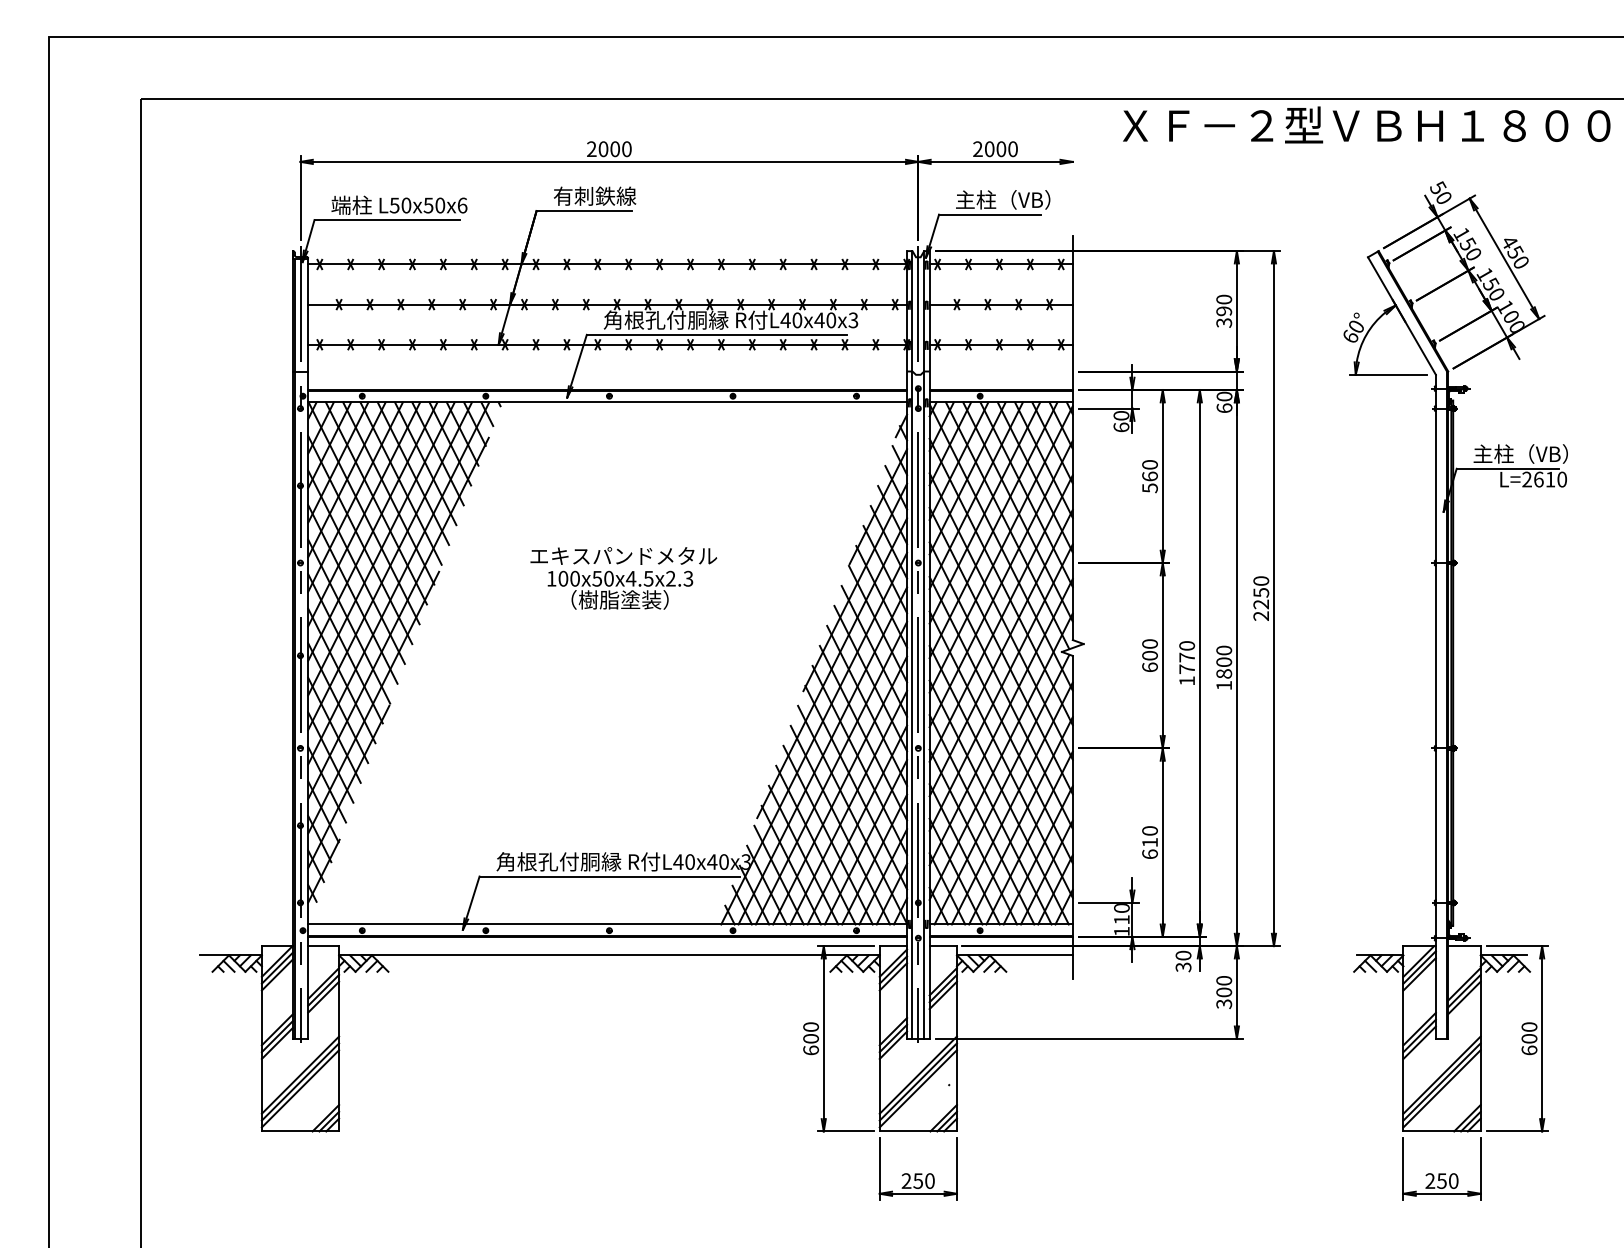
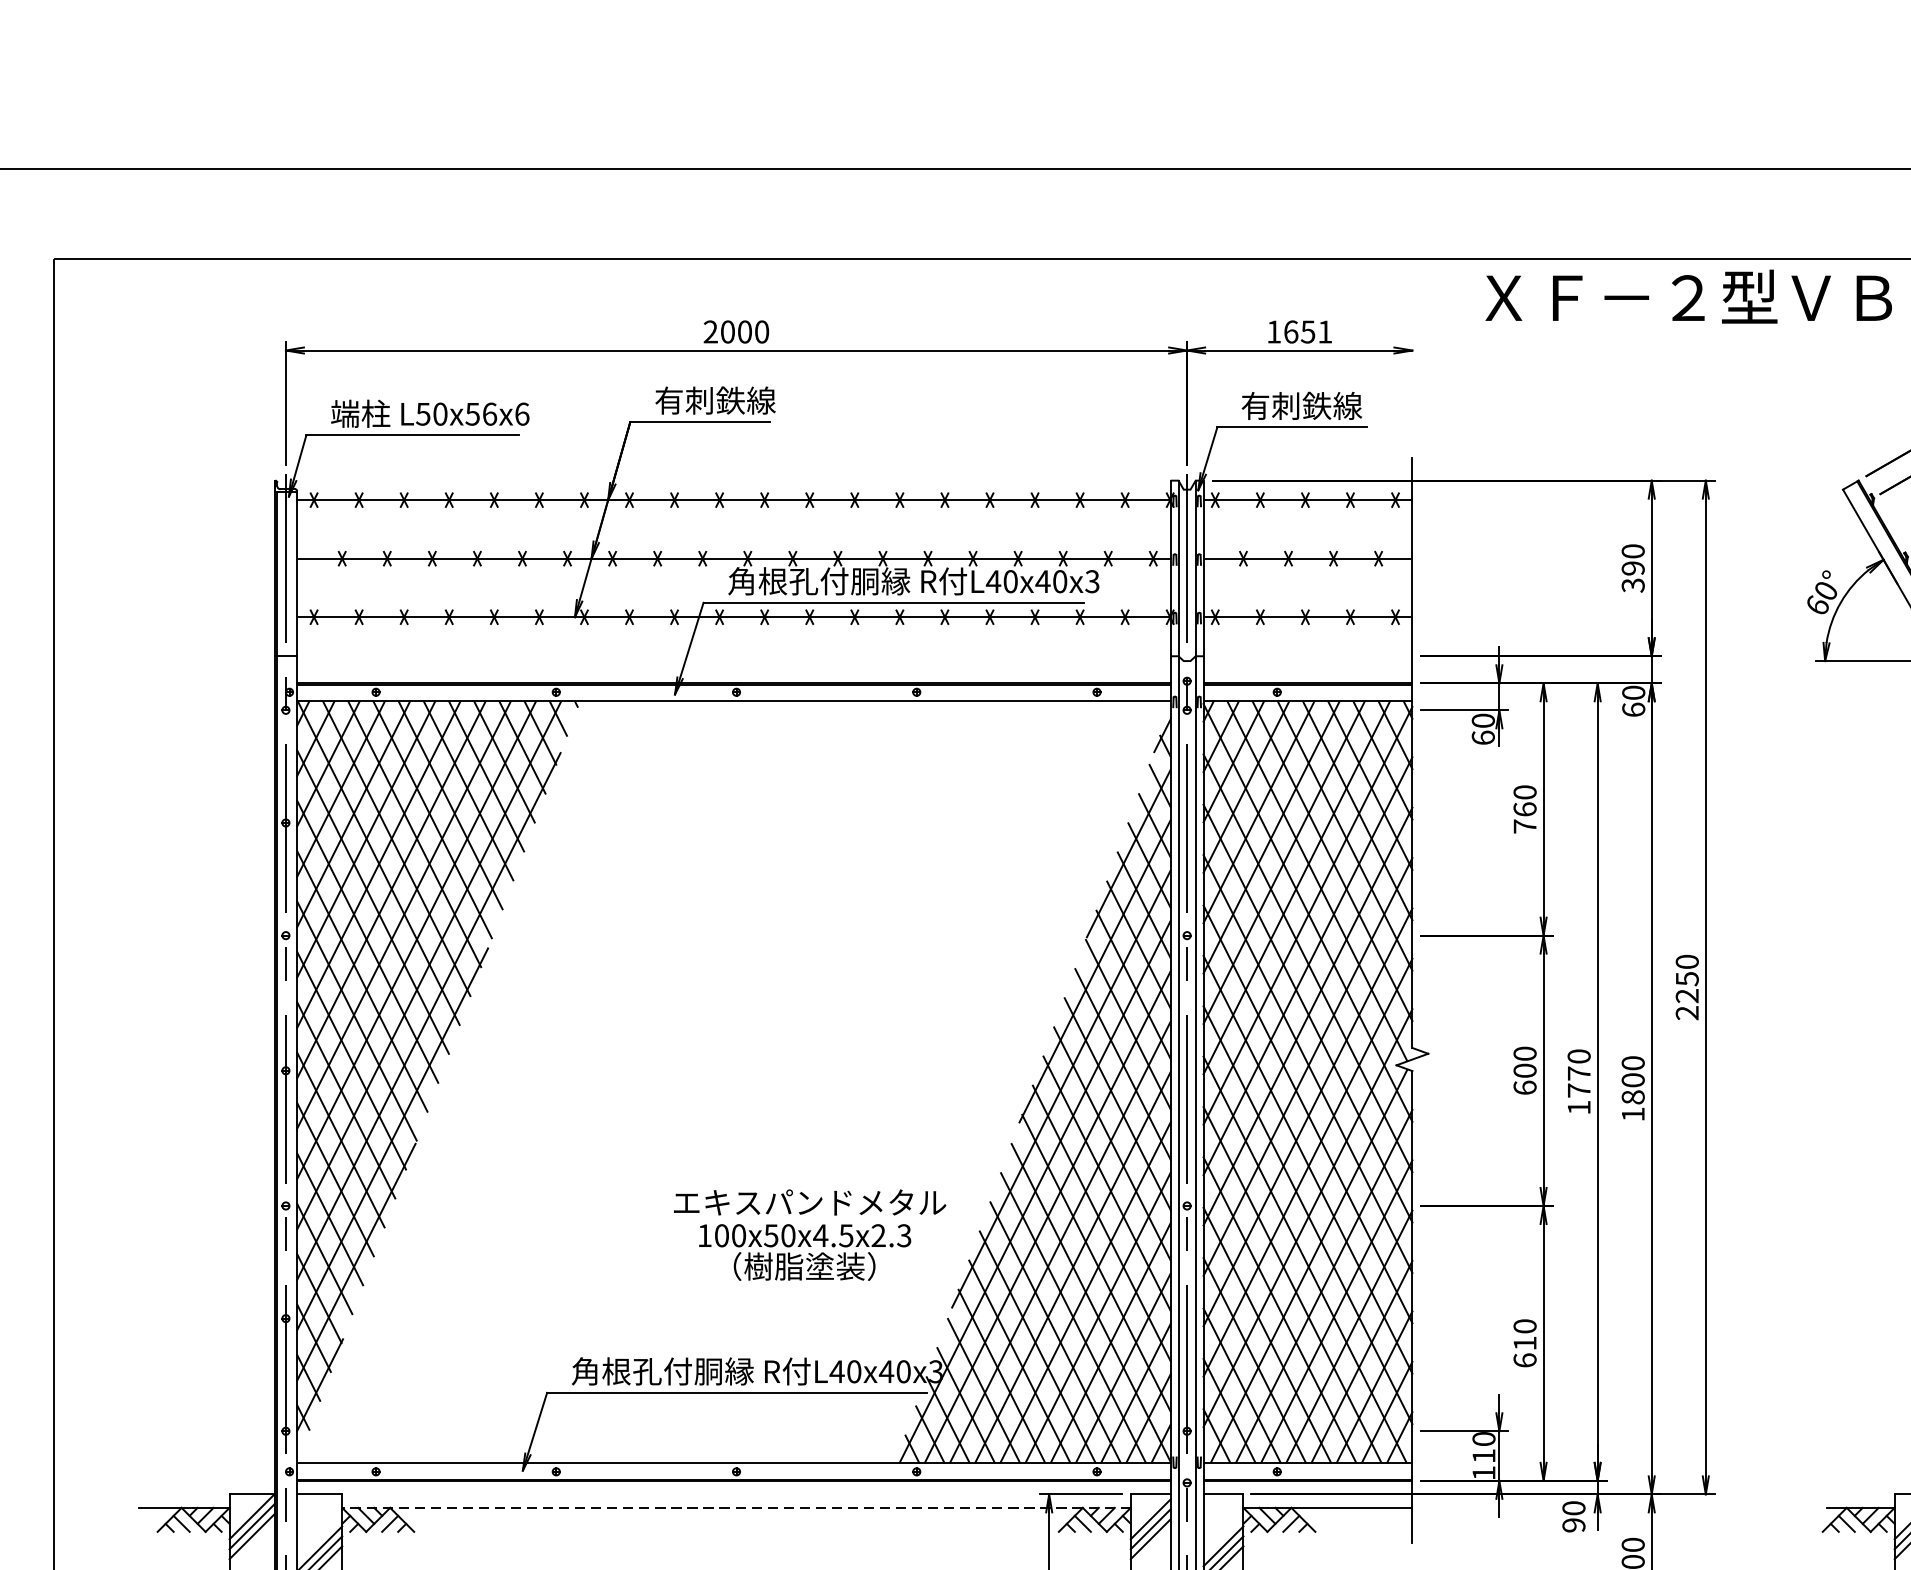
text: (995, 149) -> (1299, 332), 2000 -> 1651
text: (1002, 199) -> (1309, 405), 主柱（VB） -> 有刺鉄線
text: (440, 205) -> (490, 414), L50x50x6 -> L50x56x6
text: (1149, 488) -> (1524, 826), 560 -> 760
text: (623, 578) -> (809, 1235), moved
line: (608, 955) -> (735, 1508), solid -> dashed
text: (1183, 967) -> (1573, 1525), 30 -> 90

